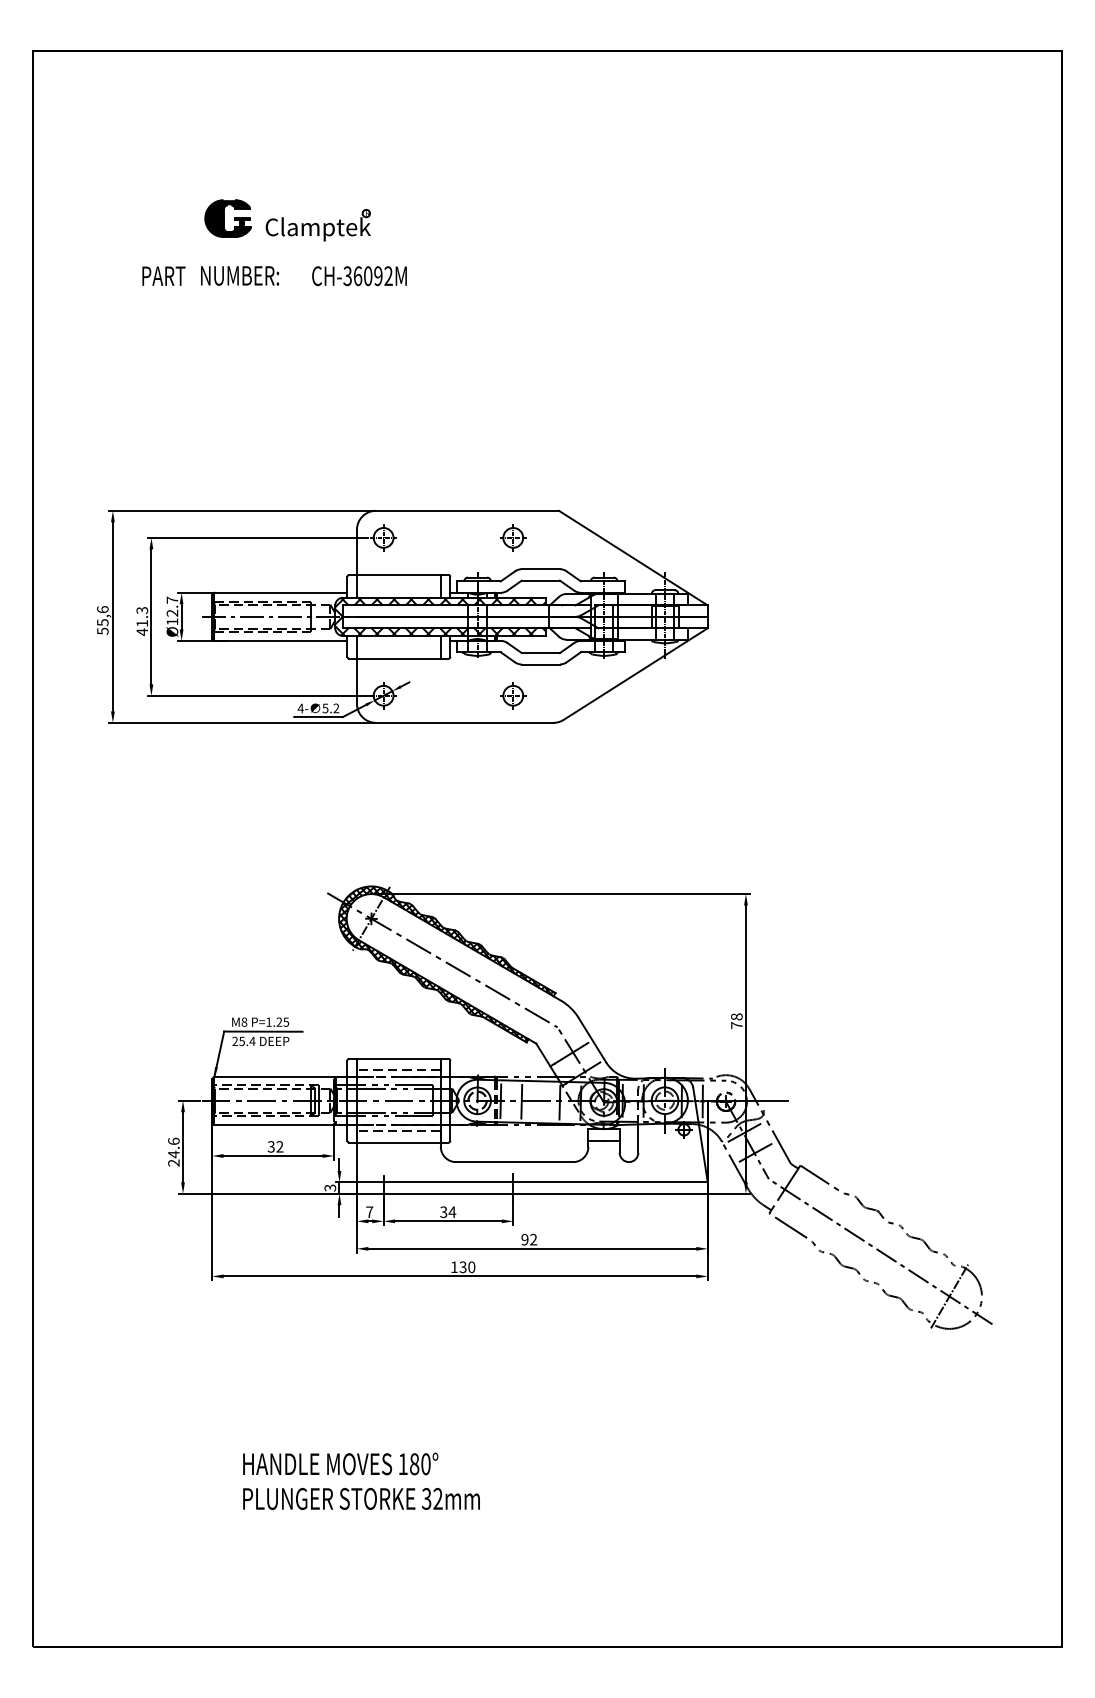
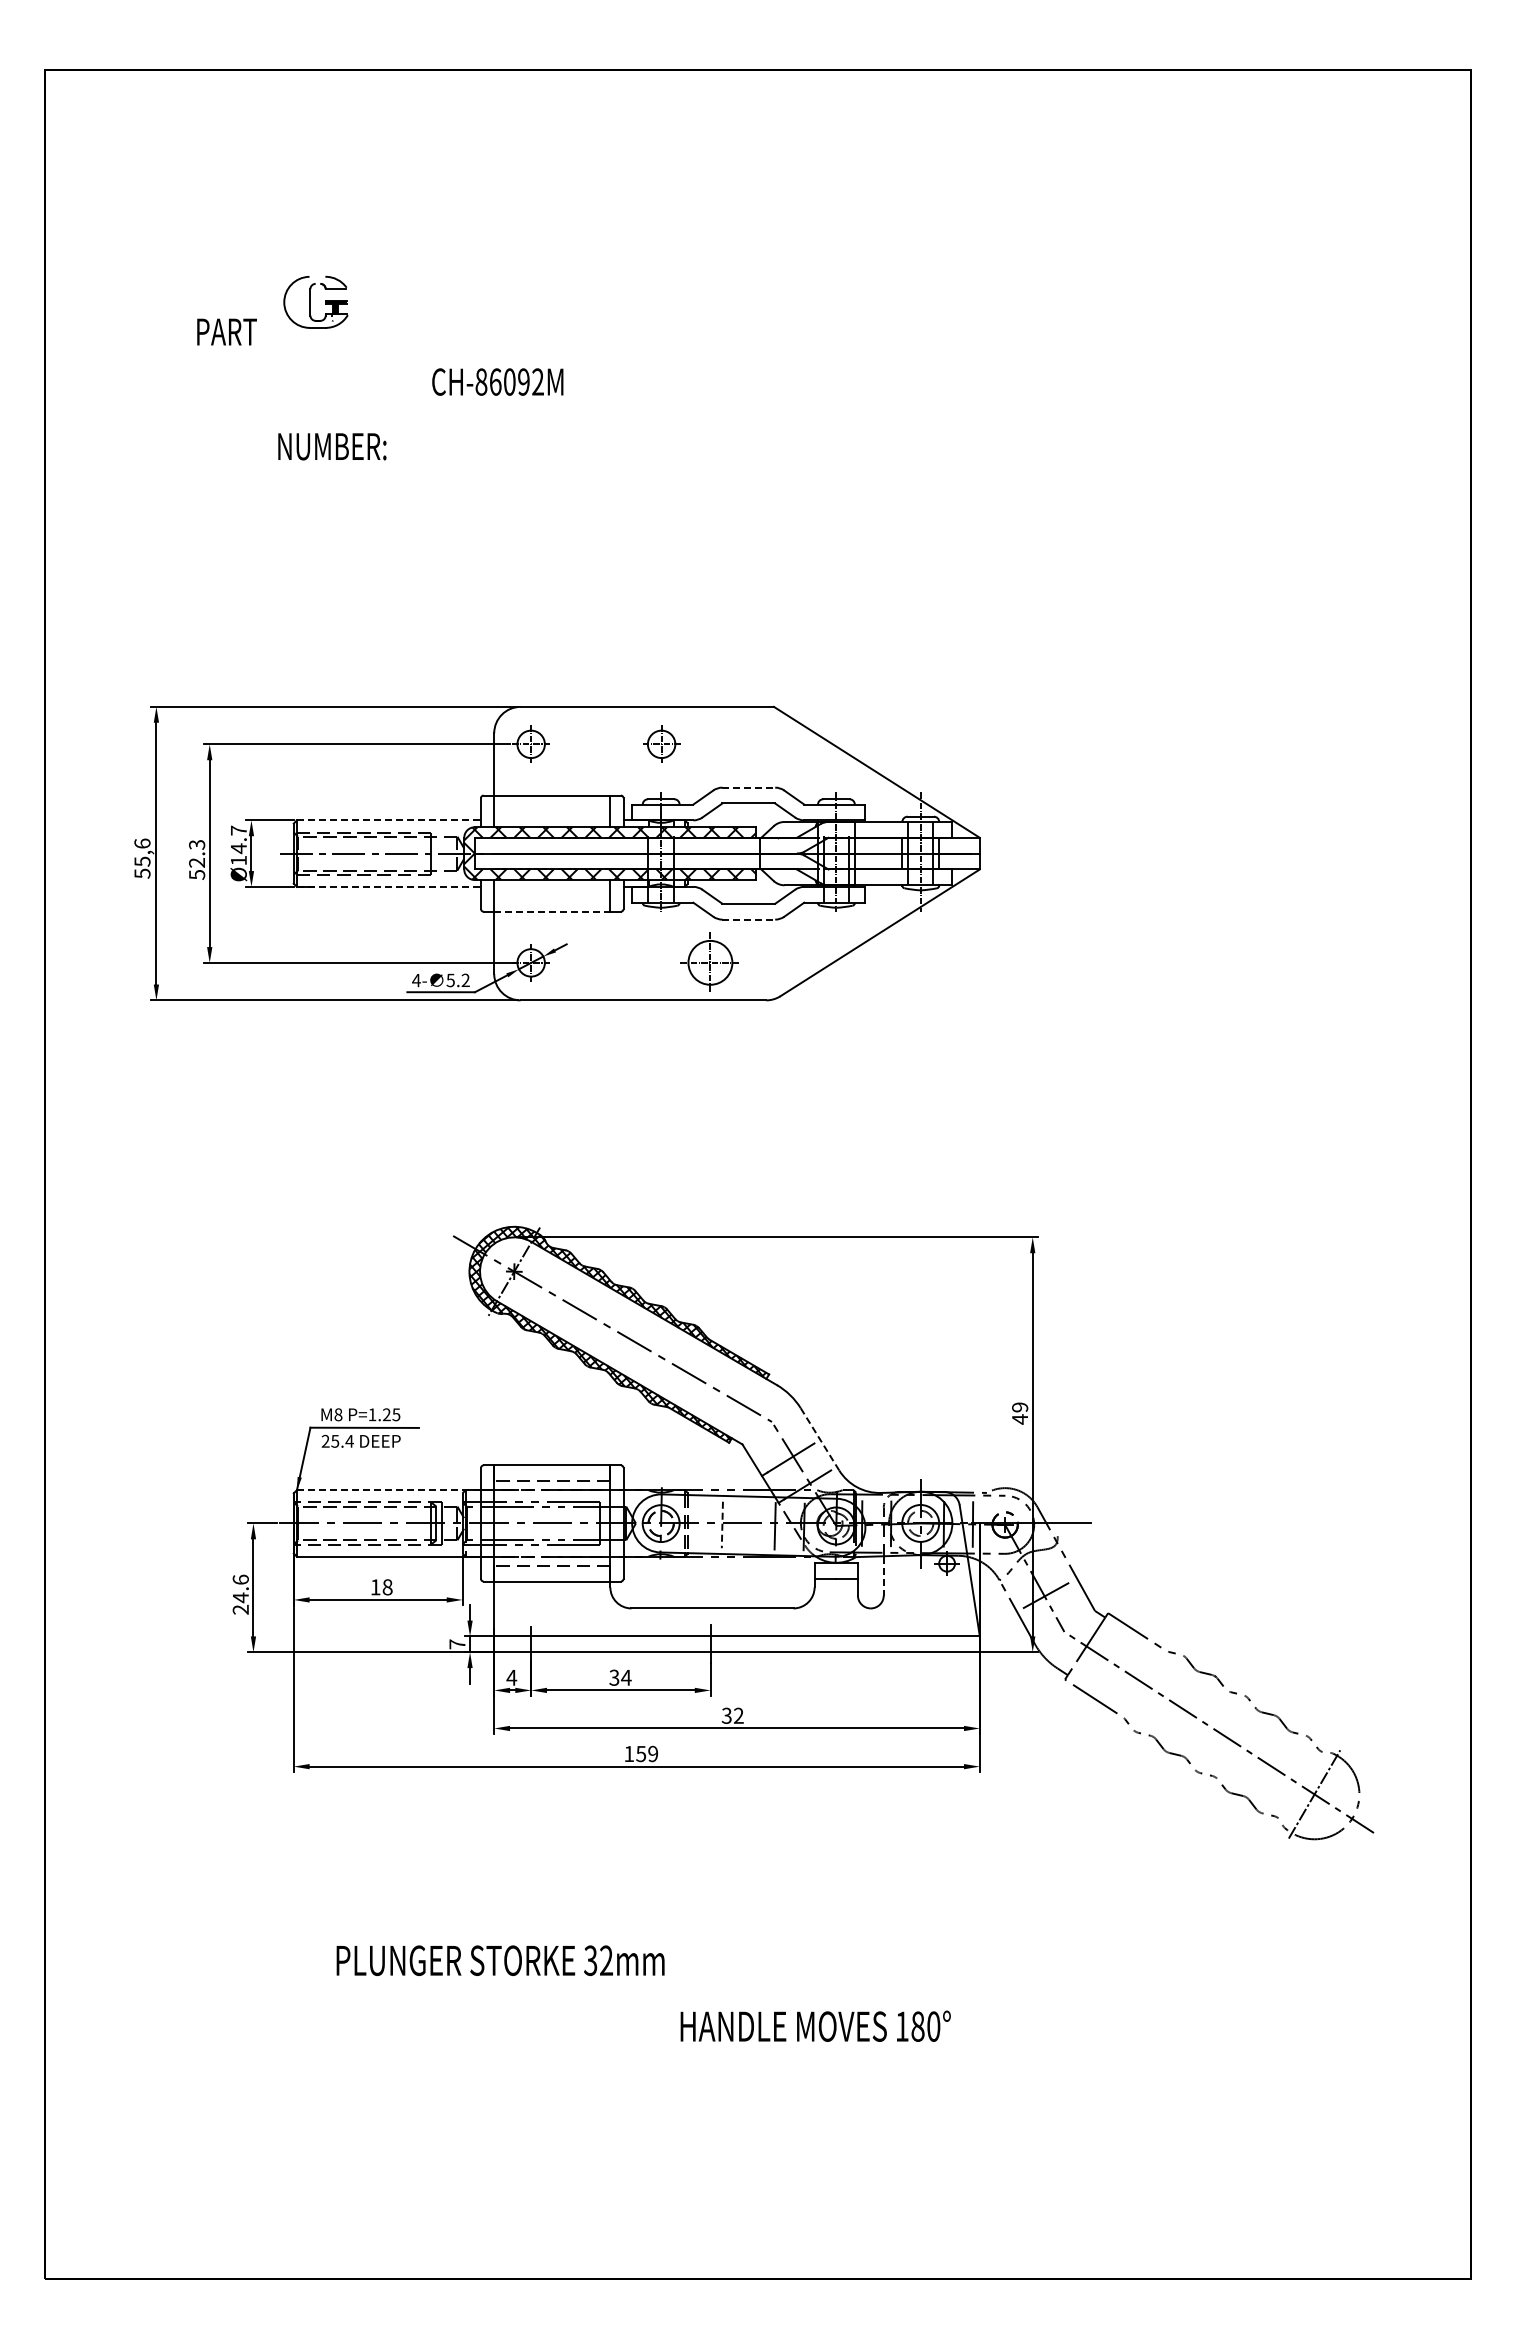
fill: (227, 217) -> (315, 301), removed
part: (318, 225) -> (440, 311), removed
text: (163, 275) -> (226, 331), moved
text: (240, 275) -> (332, 446), moved
text: (347, 275) -> (481, 381), CH-36092M -> CH-86092M
part: (513, 537) -> (661, 743), moved
line: (541, 569) -> (749, 787), solid -> dashed
line: (281, 592) -> (389, 820), solid -> dashed
text: (172, 613) -> (238, 848), Ø12.7 -> Ø14.7
text: (142, 628) -> (197, 869), 41.3 -> 52.3
line: (281, 640) -> (389, 886), solid -> dashed
line: (399, 658) -> (552, 911), solid -> dashed
line: (541, 664) -> (749, 919), solid -> dashed
part: (513, 695) -> (710, 962), size x1.6
text: (737, 1021) -> (1020, 1413), 78 -> 49
line: (592, 1040) -> (820, 1439), solid -> dashed
line: (281, 1076) -> (389, 1490), solid -> dashed
line: (500, 1101) -> (692, 1524), removed
line: (521, 1102) -> (722, 1525), solid -> dashed
line: (745, 1132) -> (1031, 1567), removed
line: (638, 1139) -> (883, 1576), solid -> dashed
text: (275, 1146) -> (381, 1587), 32 -> 18
text: (330, 1188) -> (457, 1644), 3 -> 7
text: (369, 1212) -> (511, 1677), 7 -> 4
text: (524, 1239) -> (726, 1715), 92 -> 32
text: (467, 1266) -> (647, 1753), 130 -> 159
text: (340, 1463) -> (815, 2025), moved
text: (361, 1498) -> (500, 1960), moved

